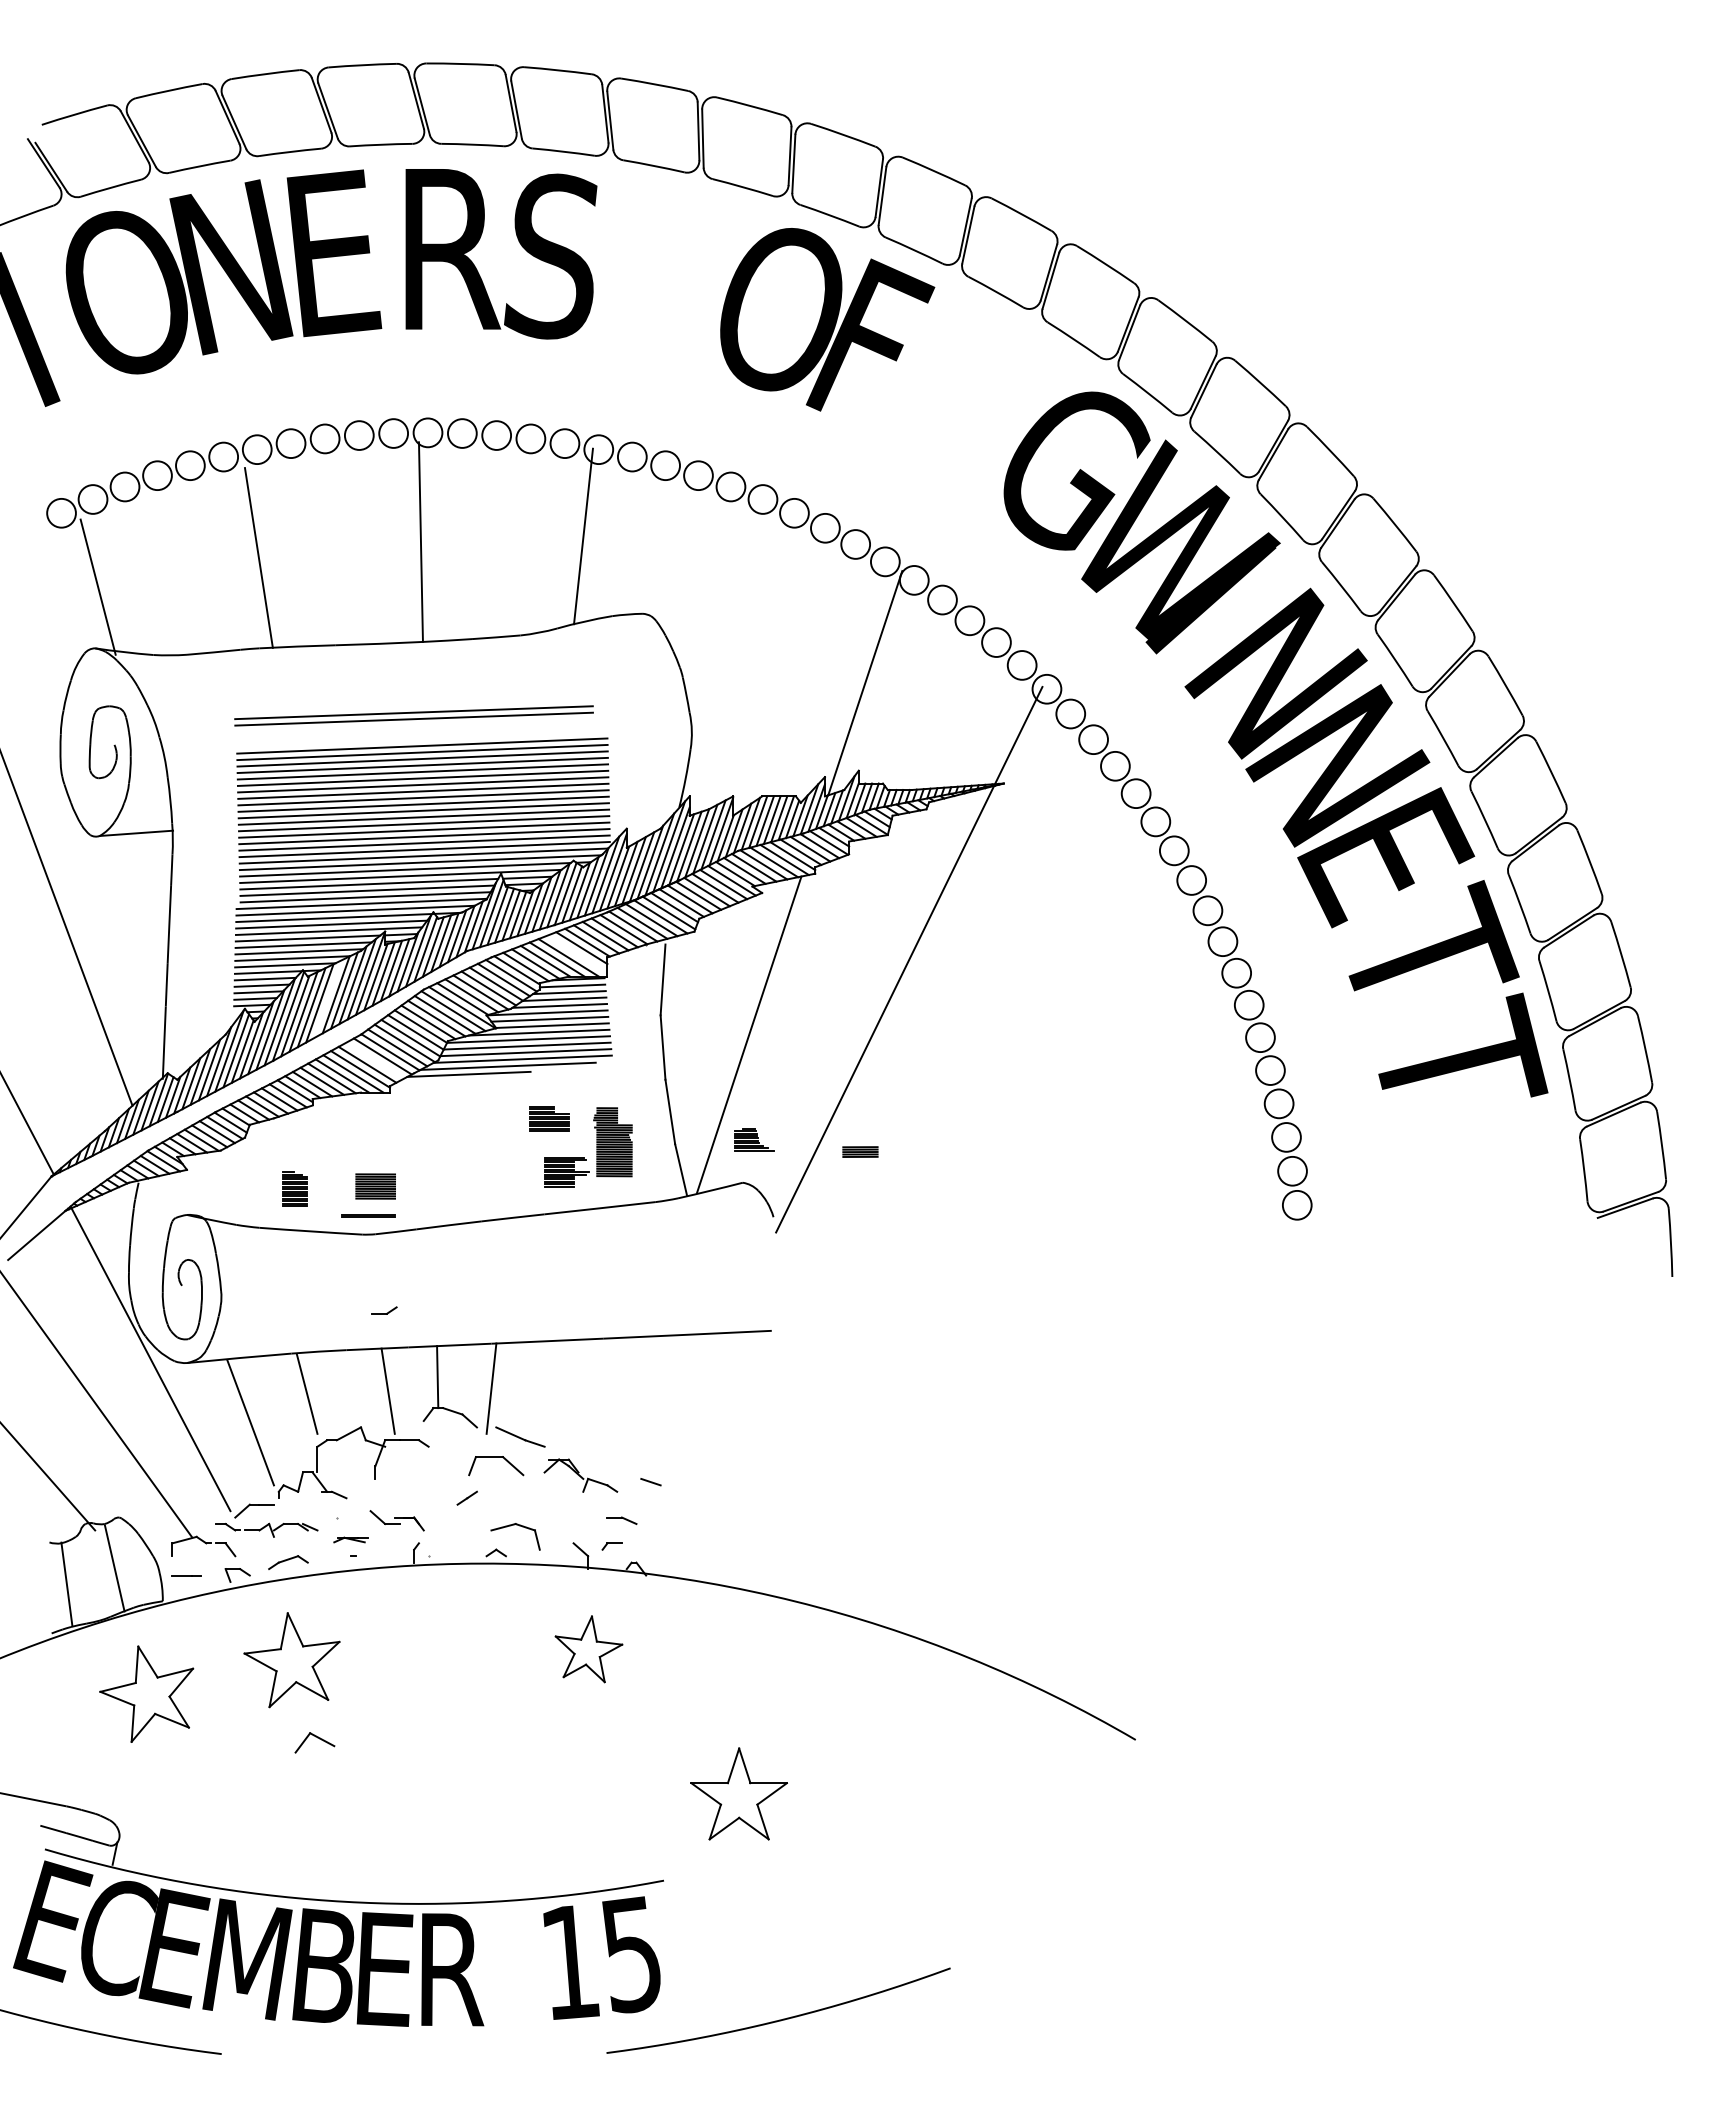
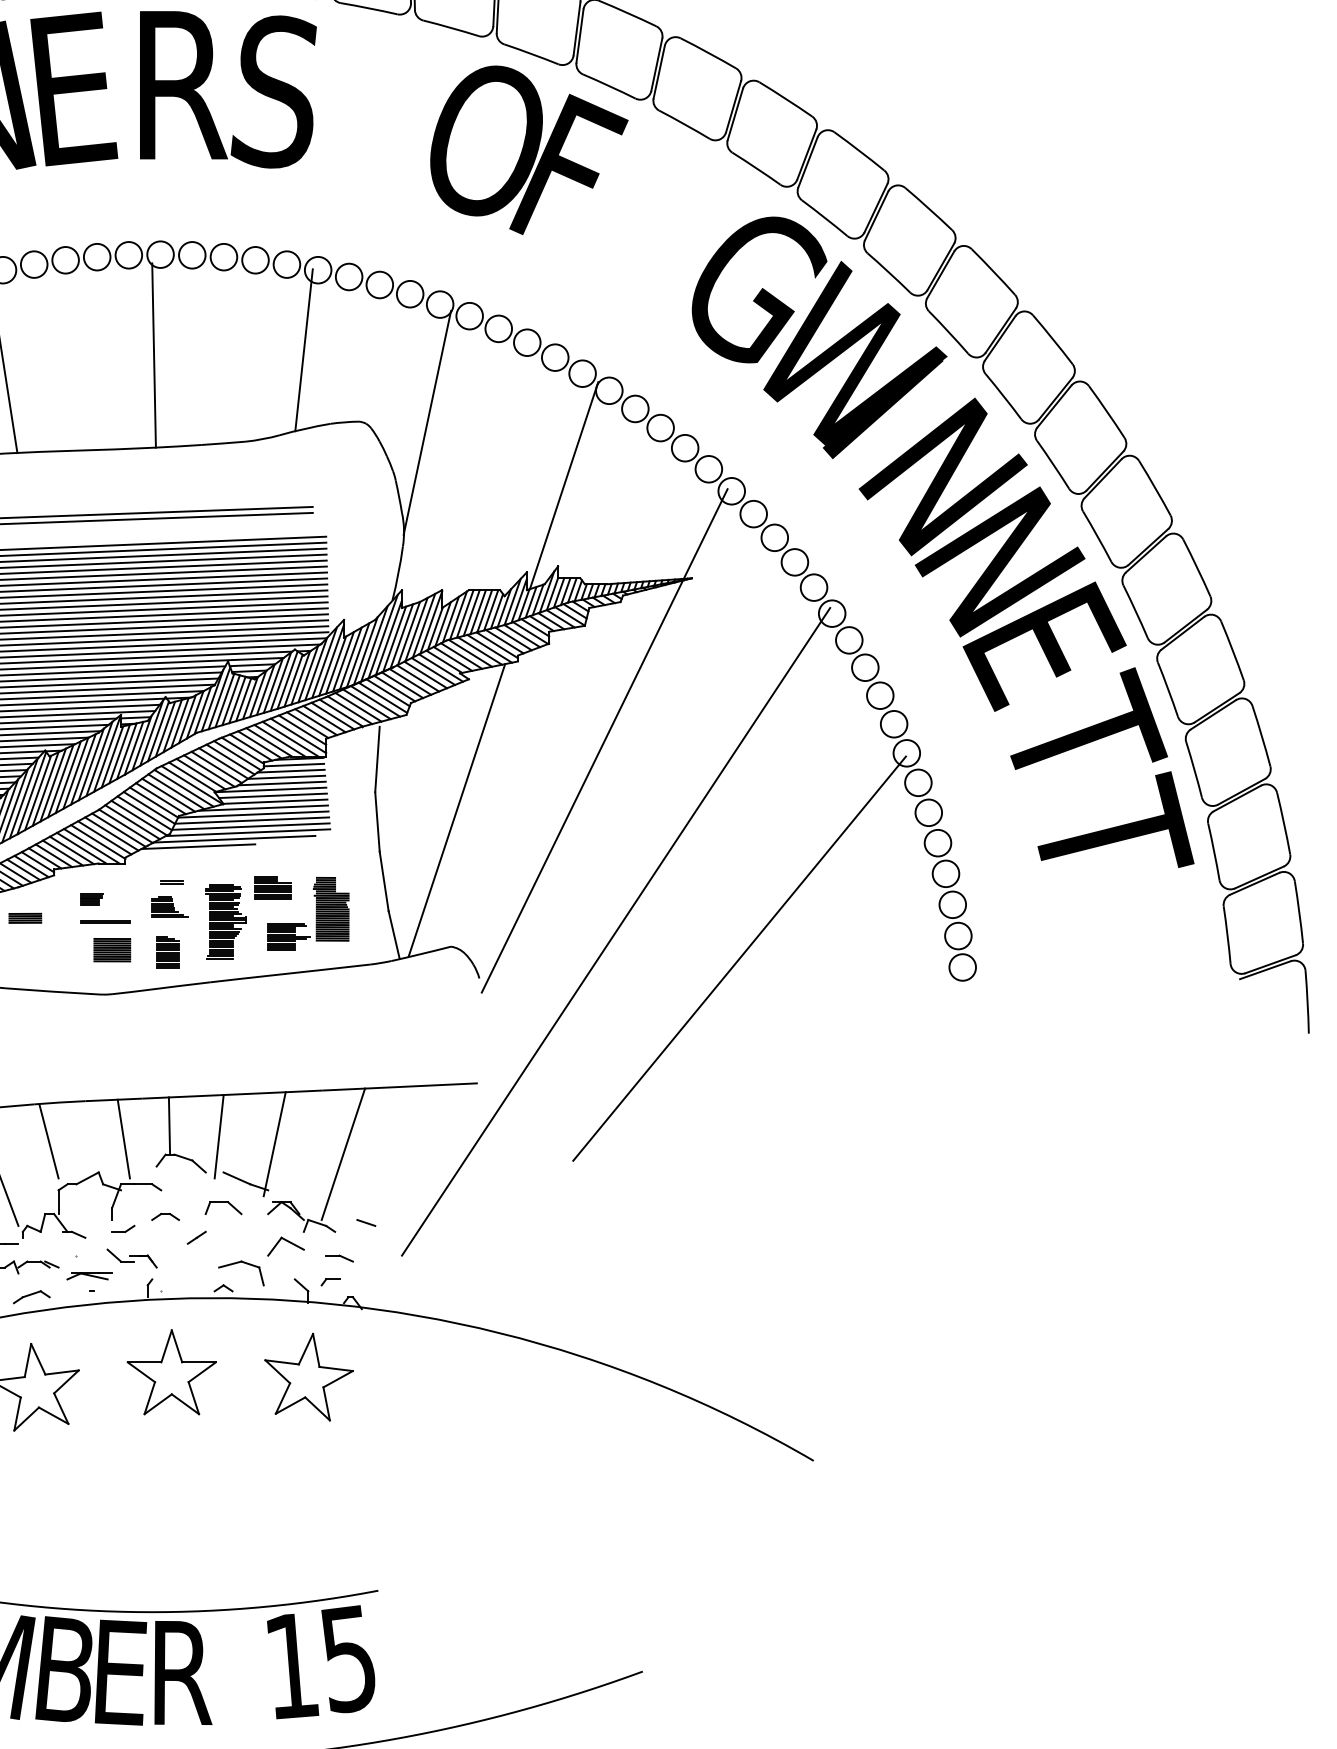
line: (716, 614) -> (426, 422), added
line: (577, 953) -> (298, 735), added
line: (327, 998) -> (67, 776), added
line: (375, 1060) -> (112, 833), added
line: (440, 1112) -> (172, 881), added
part: (353, 1131) -> (91, 899), added
part: (754, 1139) -> (170, 906), moved
part: (860, 1151) -> (25, 917), moved
part: (498, 1155) -> (225, 921), added
line: (921, 1166) -> (615, 931), added
part: (294, 1188) -> (167, 951), moved
line: (1055, 1195) -> (739, 958), added
line: (368, 1215) -> (105, 921), moved
part: (384, 1310) -> (123, 1228), moved
line: (551, 1396) -> (274, 1143), added
line: (625, 1407) -> (342, 1154), added
part: (496, 1465) -> (223, 1207), size x0.71
part: (432, 1475) -> (164, 1216), added
part: (350, 1539) -> (89, 1275), size x1.43
part: (588, 1649) -> (308, 1377), size x1.43
part: (314, 1742) -> (285, 1246), moved
part: (738, 1793) -> (171, 1371), moved

